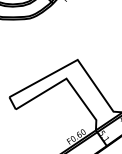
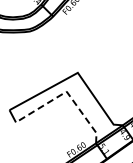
line: (67, 79) -> (67, 92), solid -> dashed

